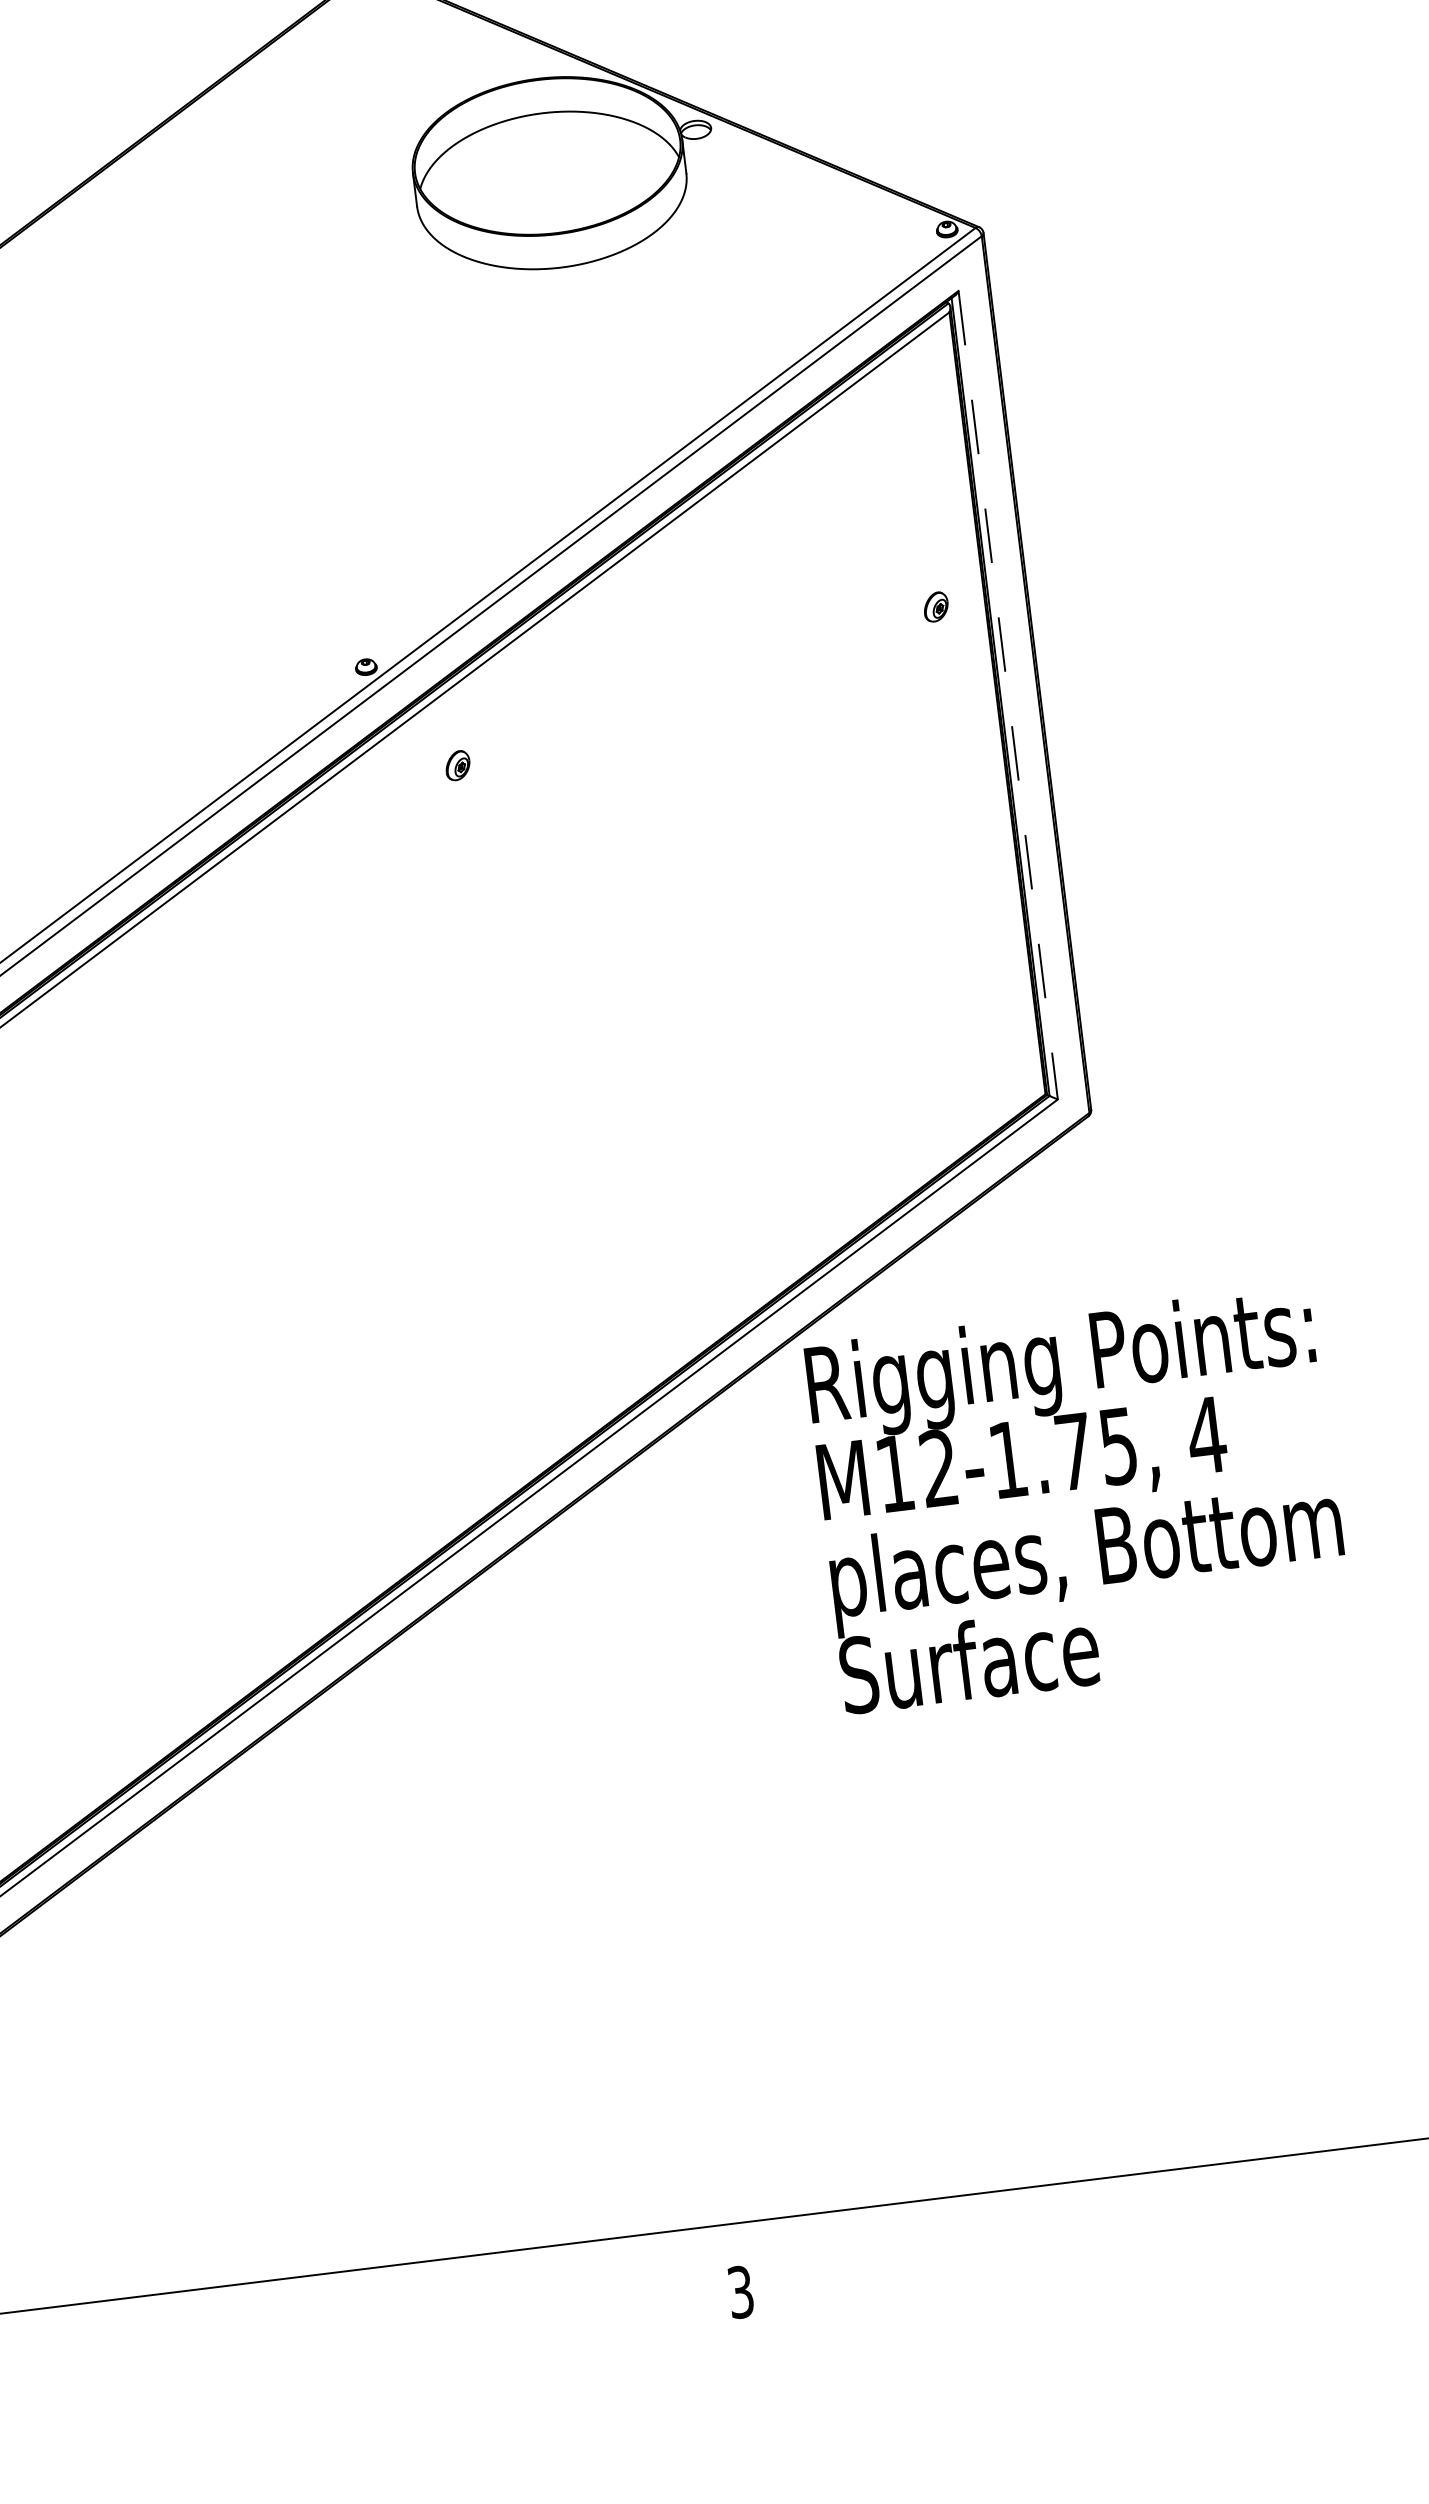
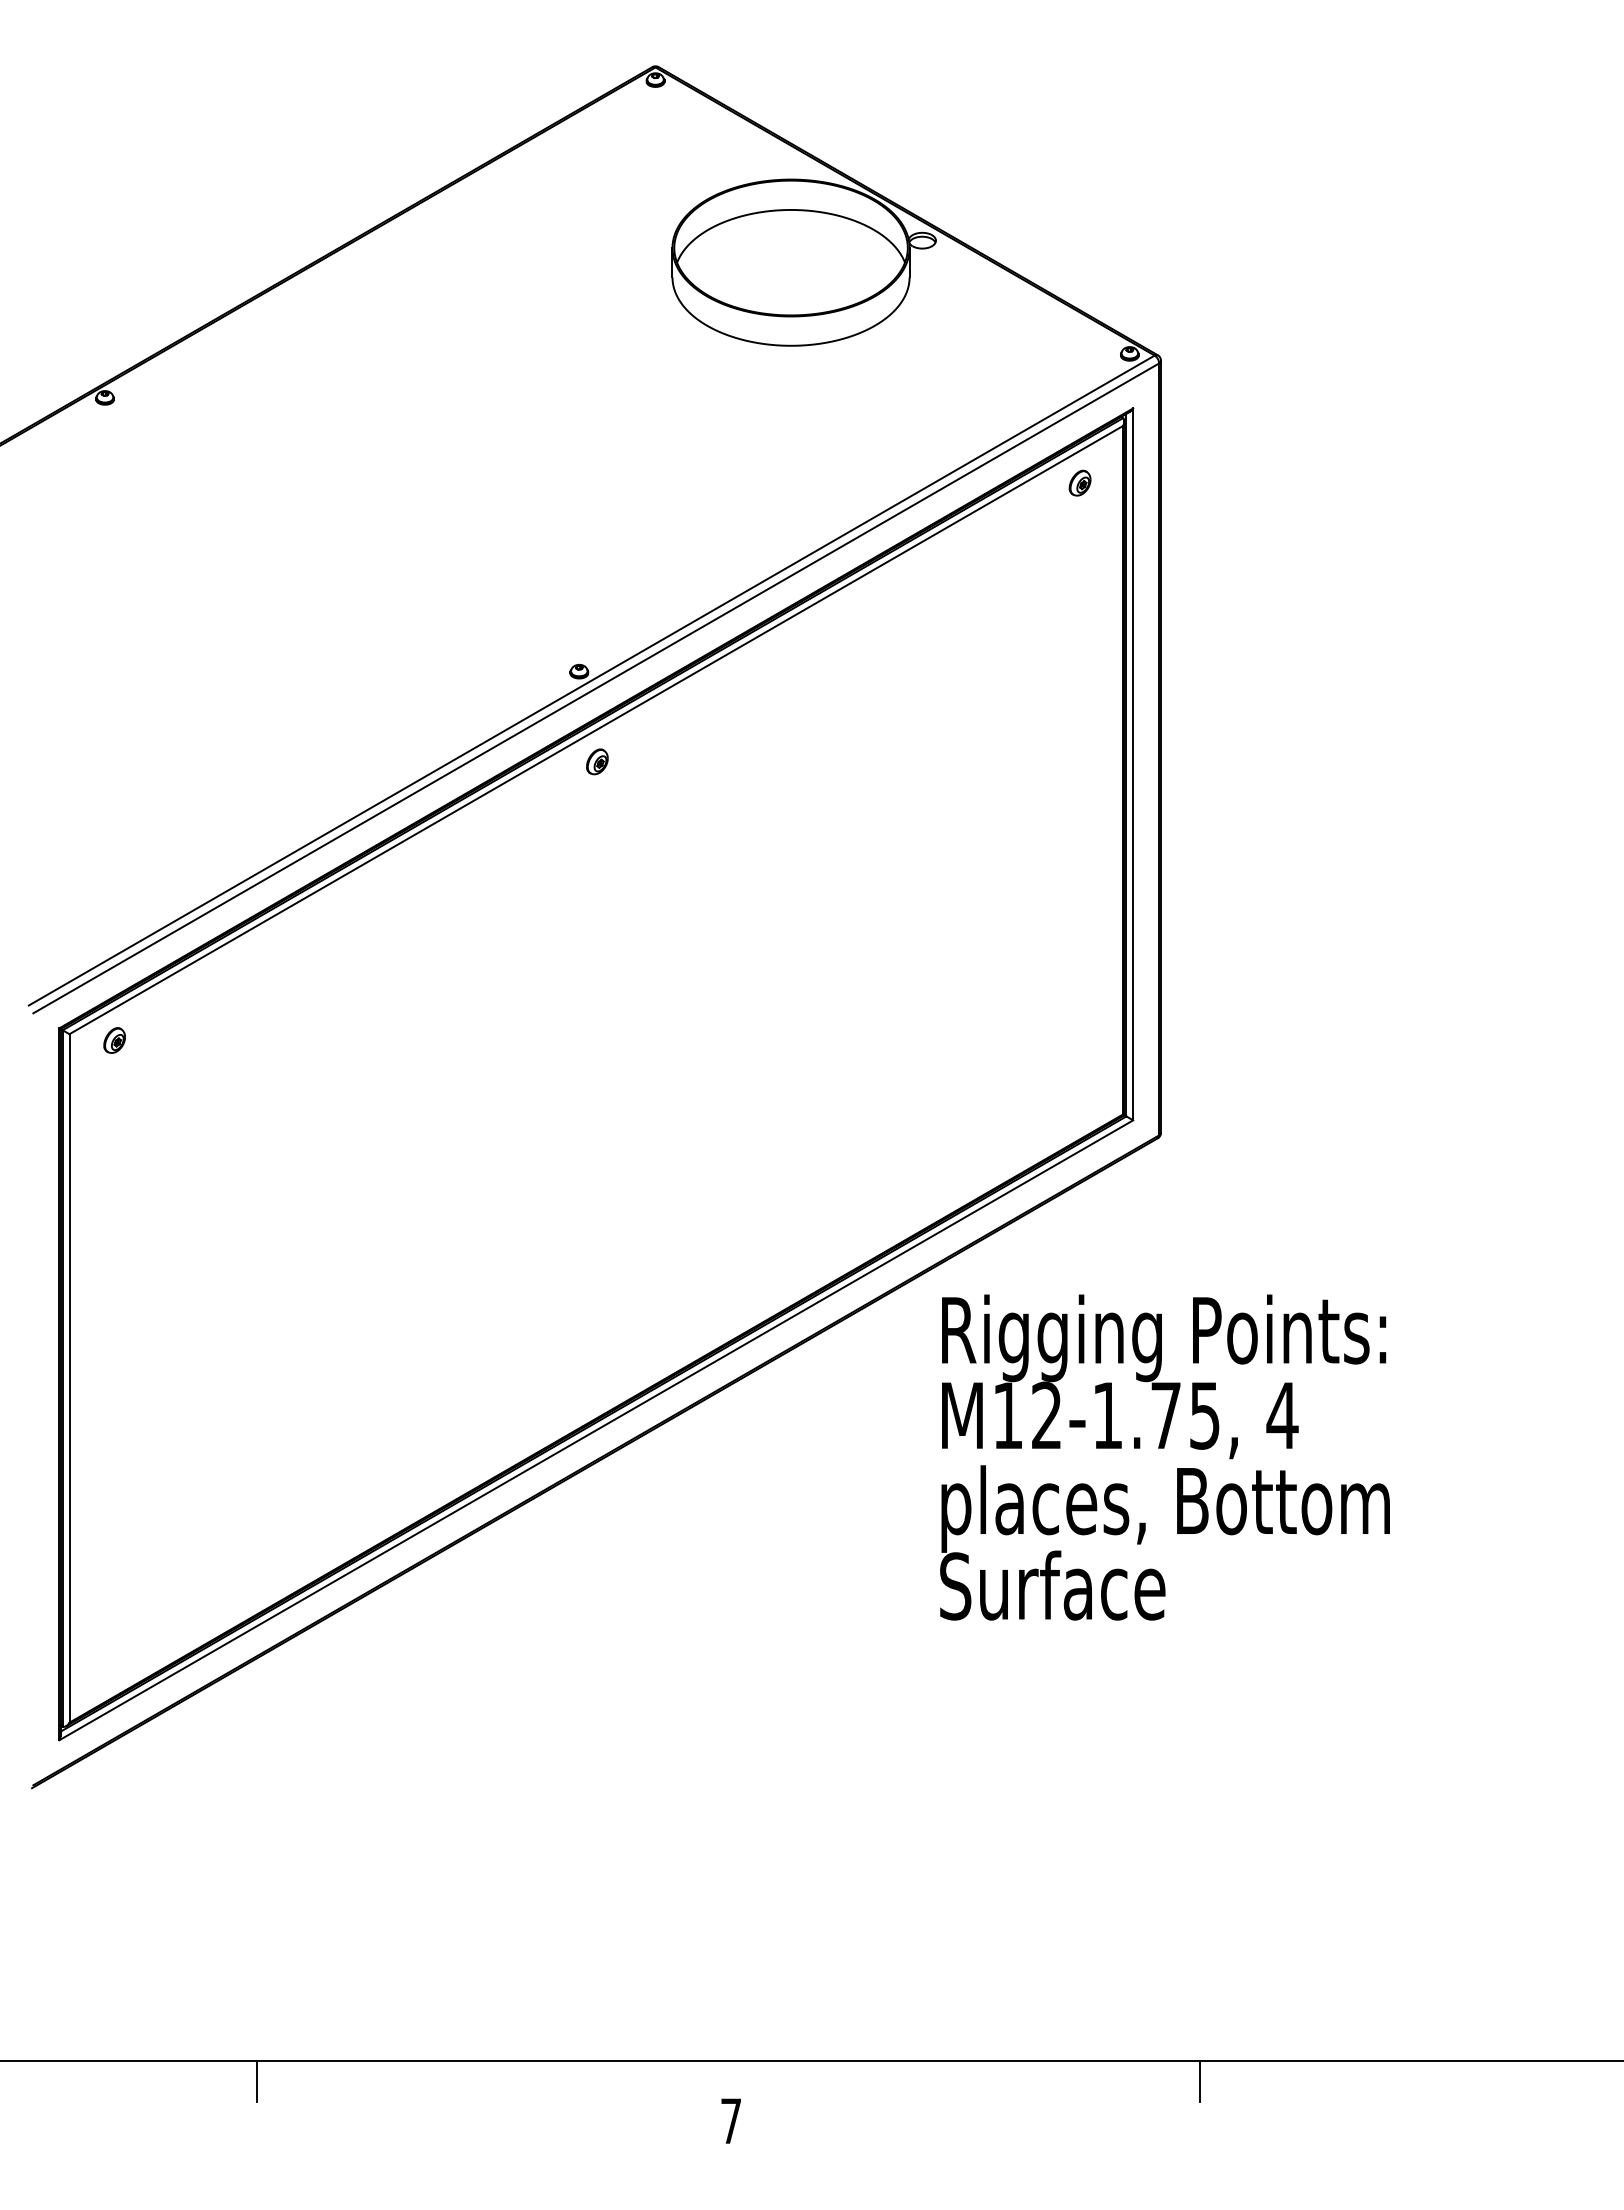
part: (935, 606) -> (1079, 482), moved
line: (1008, 695) -> (1133, 764), dashed -> solid
part: (458, 765) -> (597, 761), moved
text: (1078, 1499) -> (1164, 1457), moved
line: (1268, 2181) -> (1200, 2081), added
text: (741, 2292) -> (731, 2121), 3 -> 7
line: (196, 2313) -> (256, 2081), added

